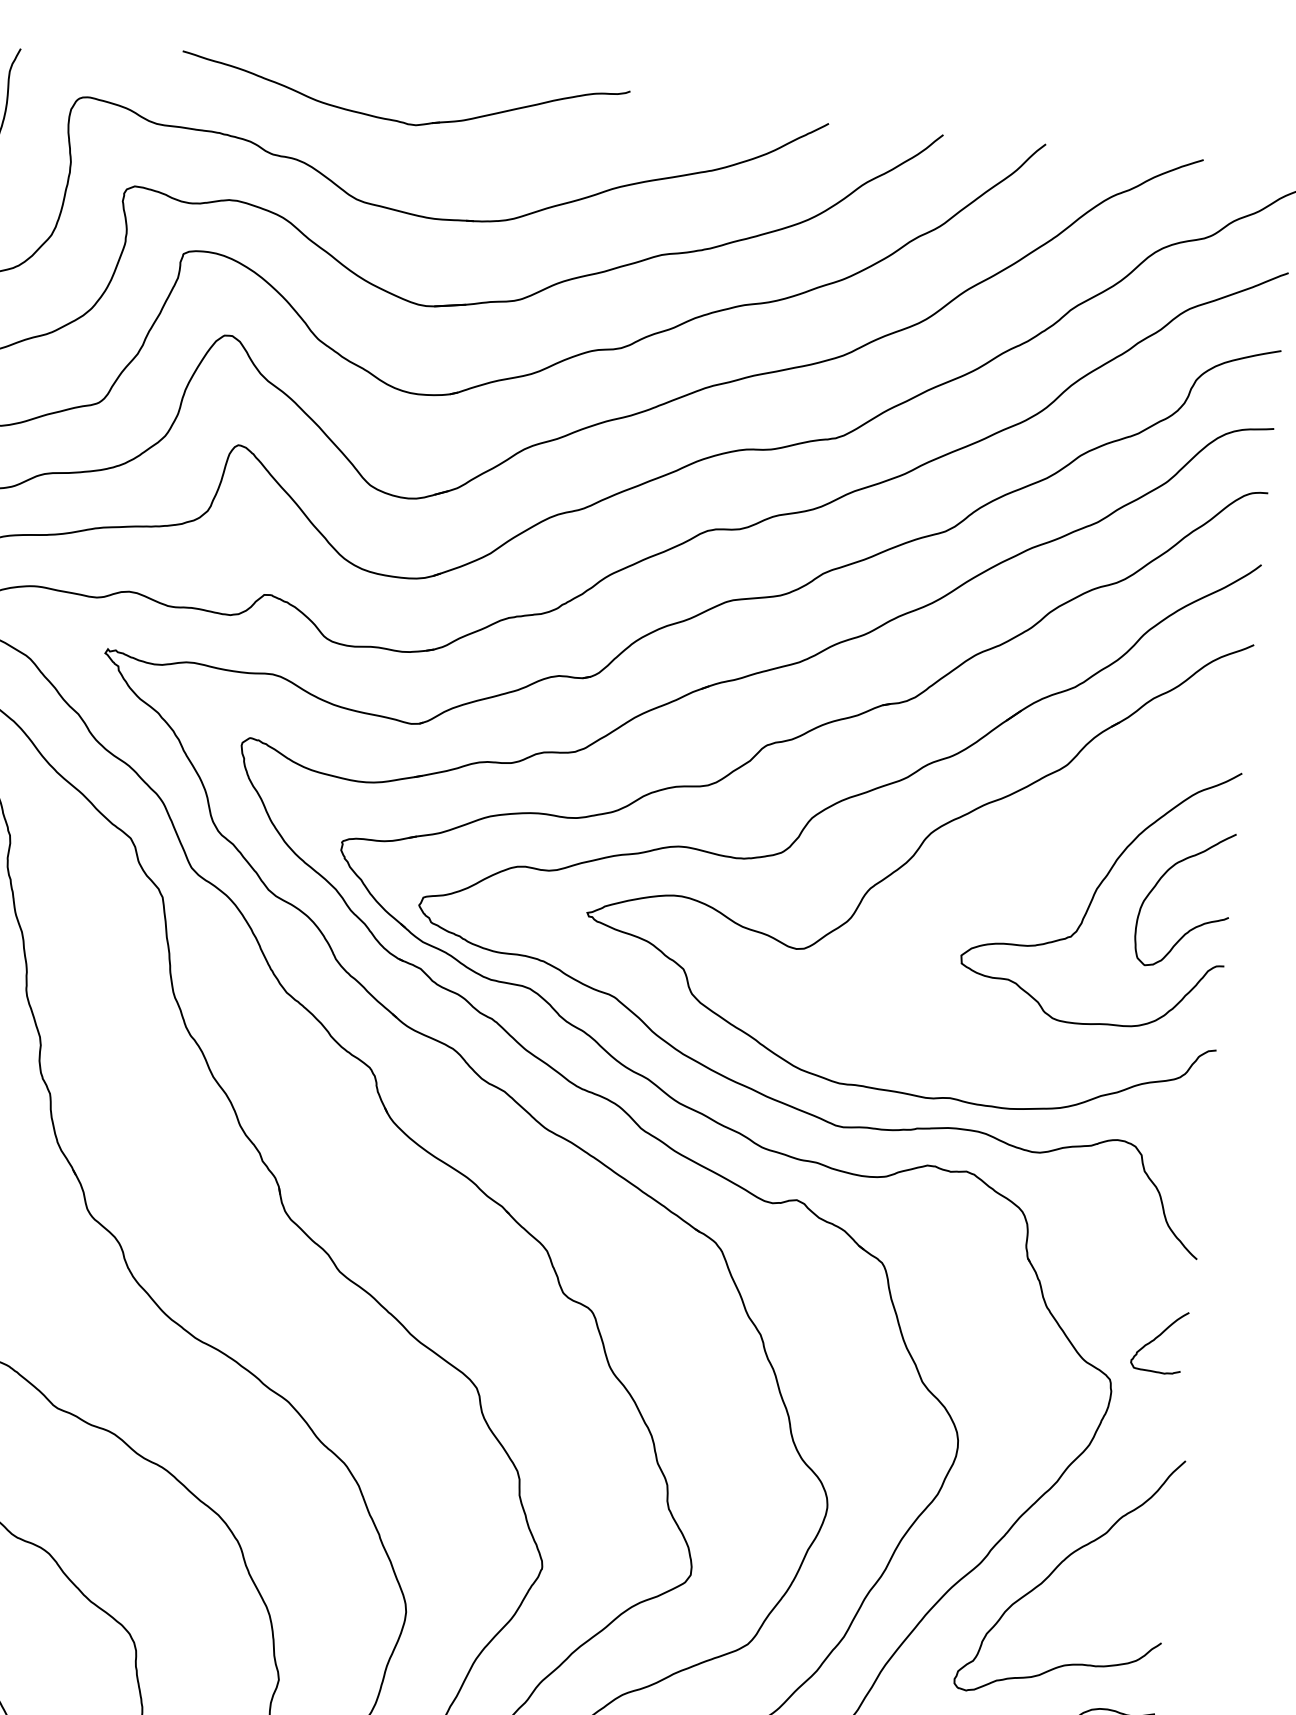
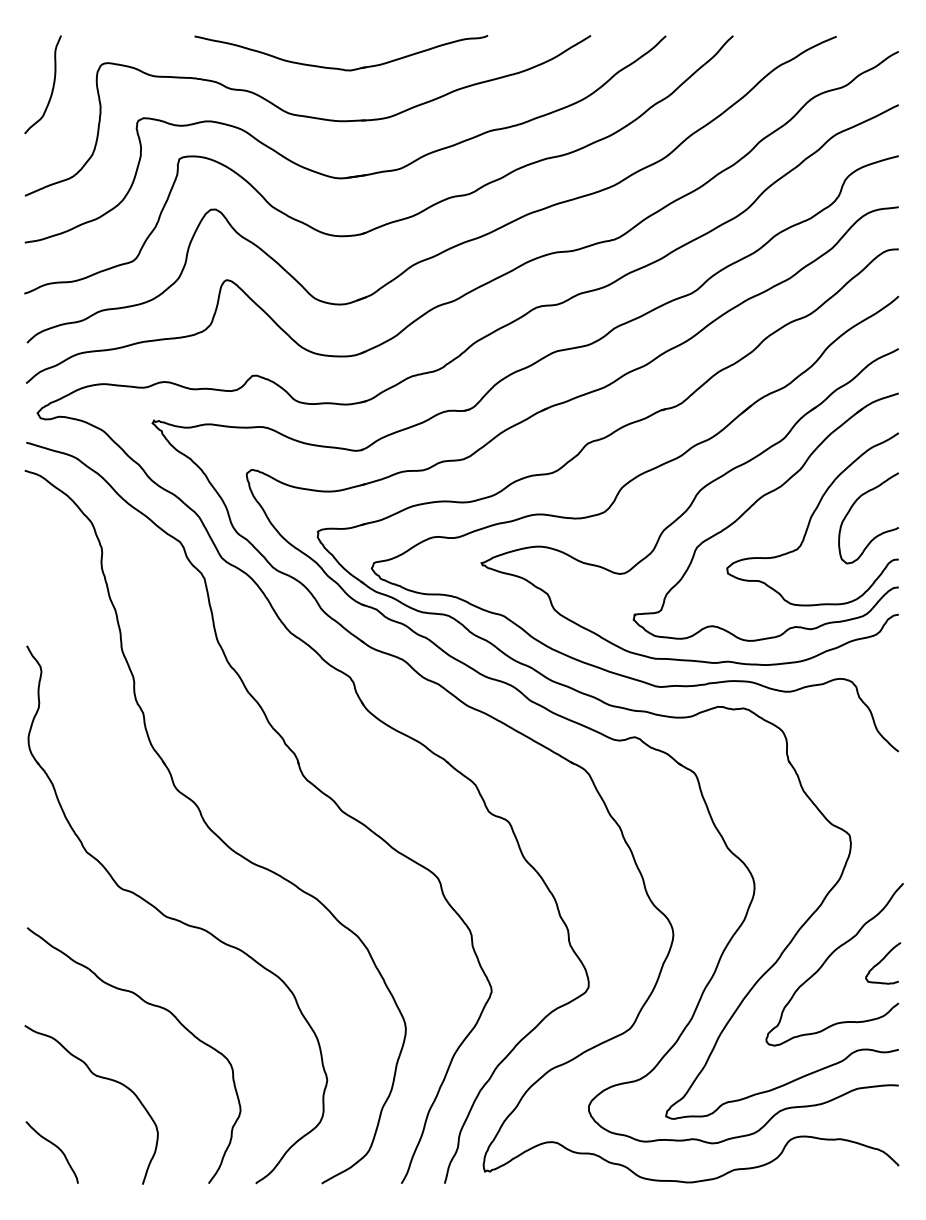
part: (394, 118) -> (336, 67), moved
part: (1012, 862) -> (754, 504), added
curve: (1157, 1338) -> (881, 961), moved

